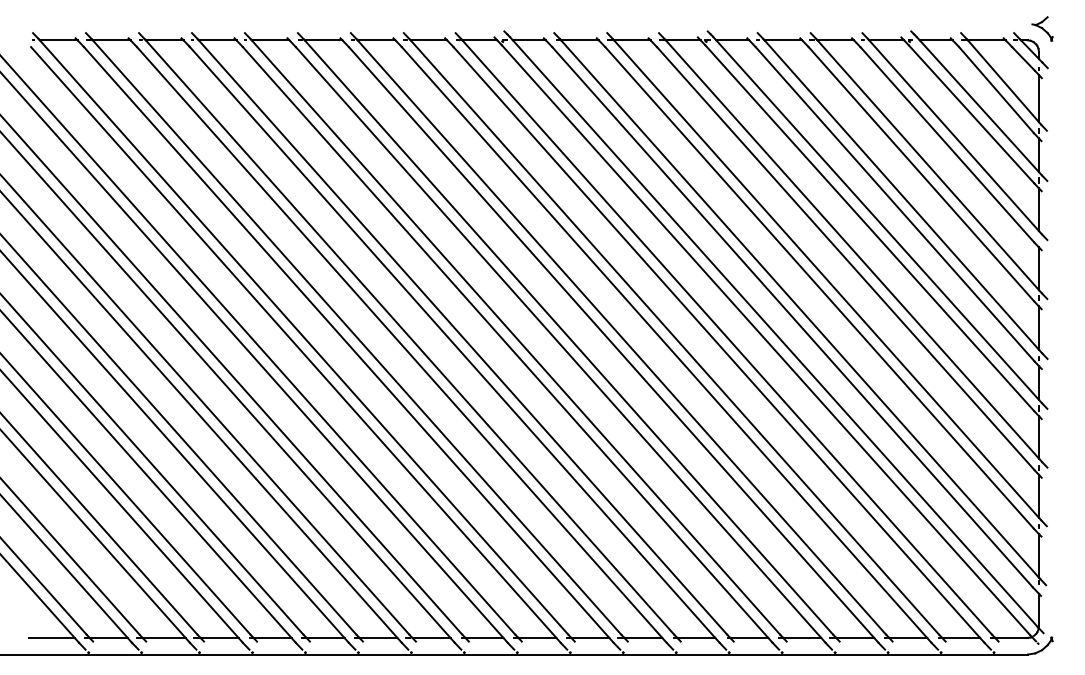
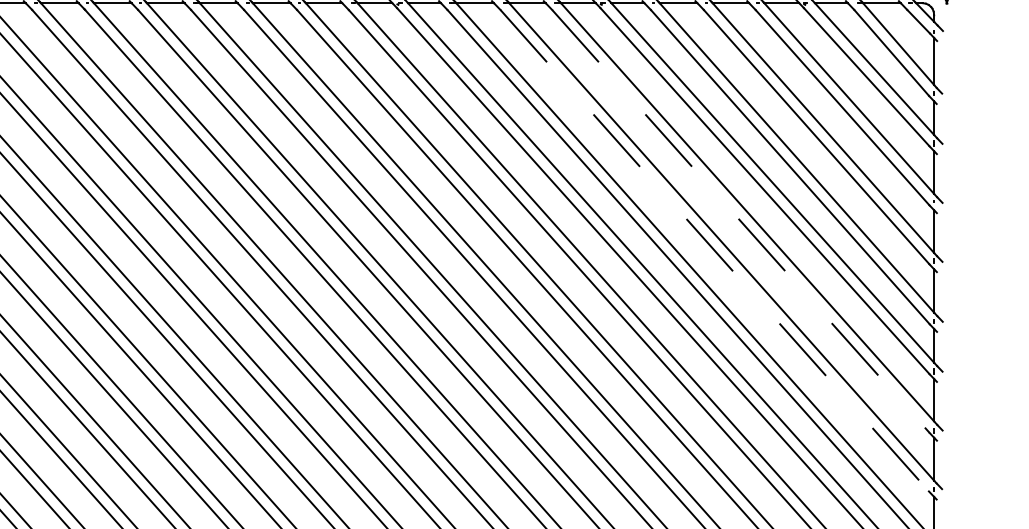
line: (846, 259) -> (741, 222), solid -> dashed
line: (819, 288) -> (714, 251), solid -> dashed

